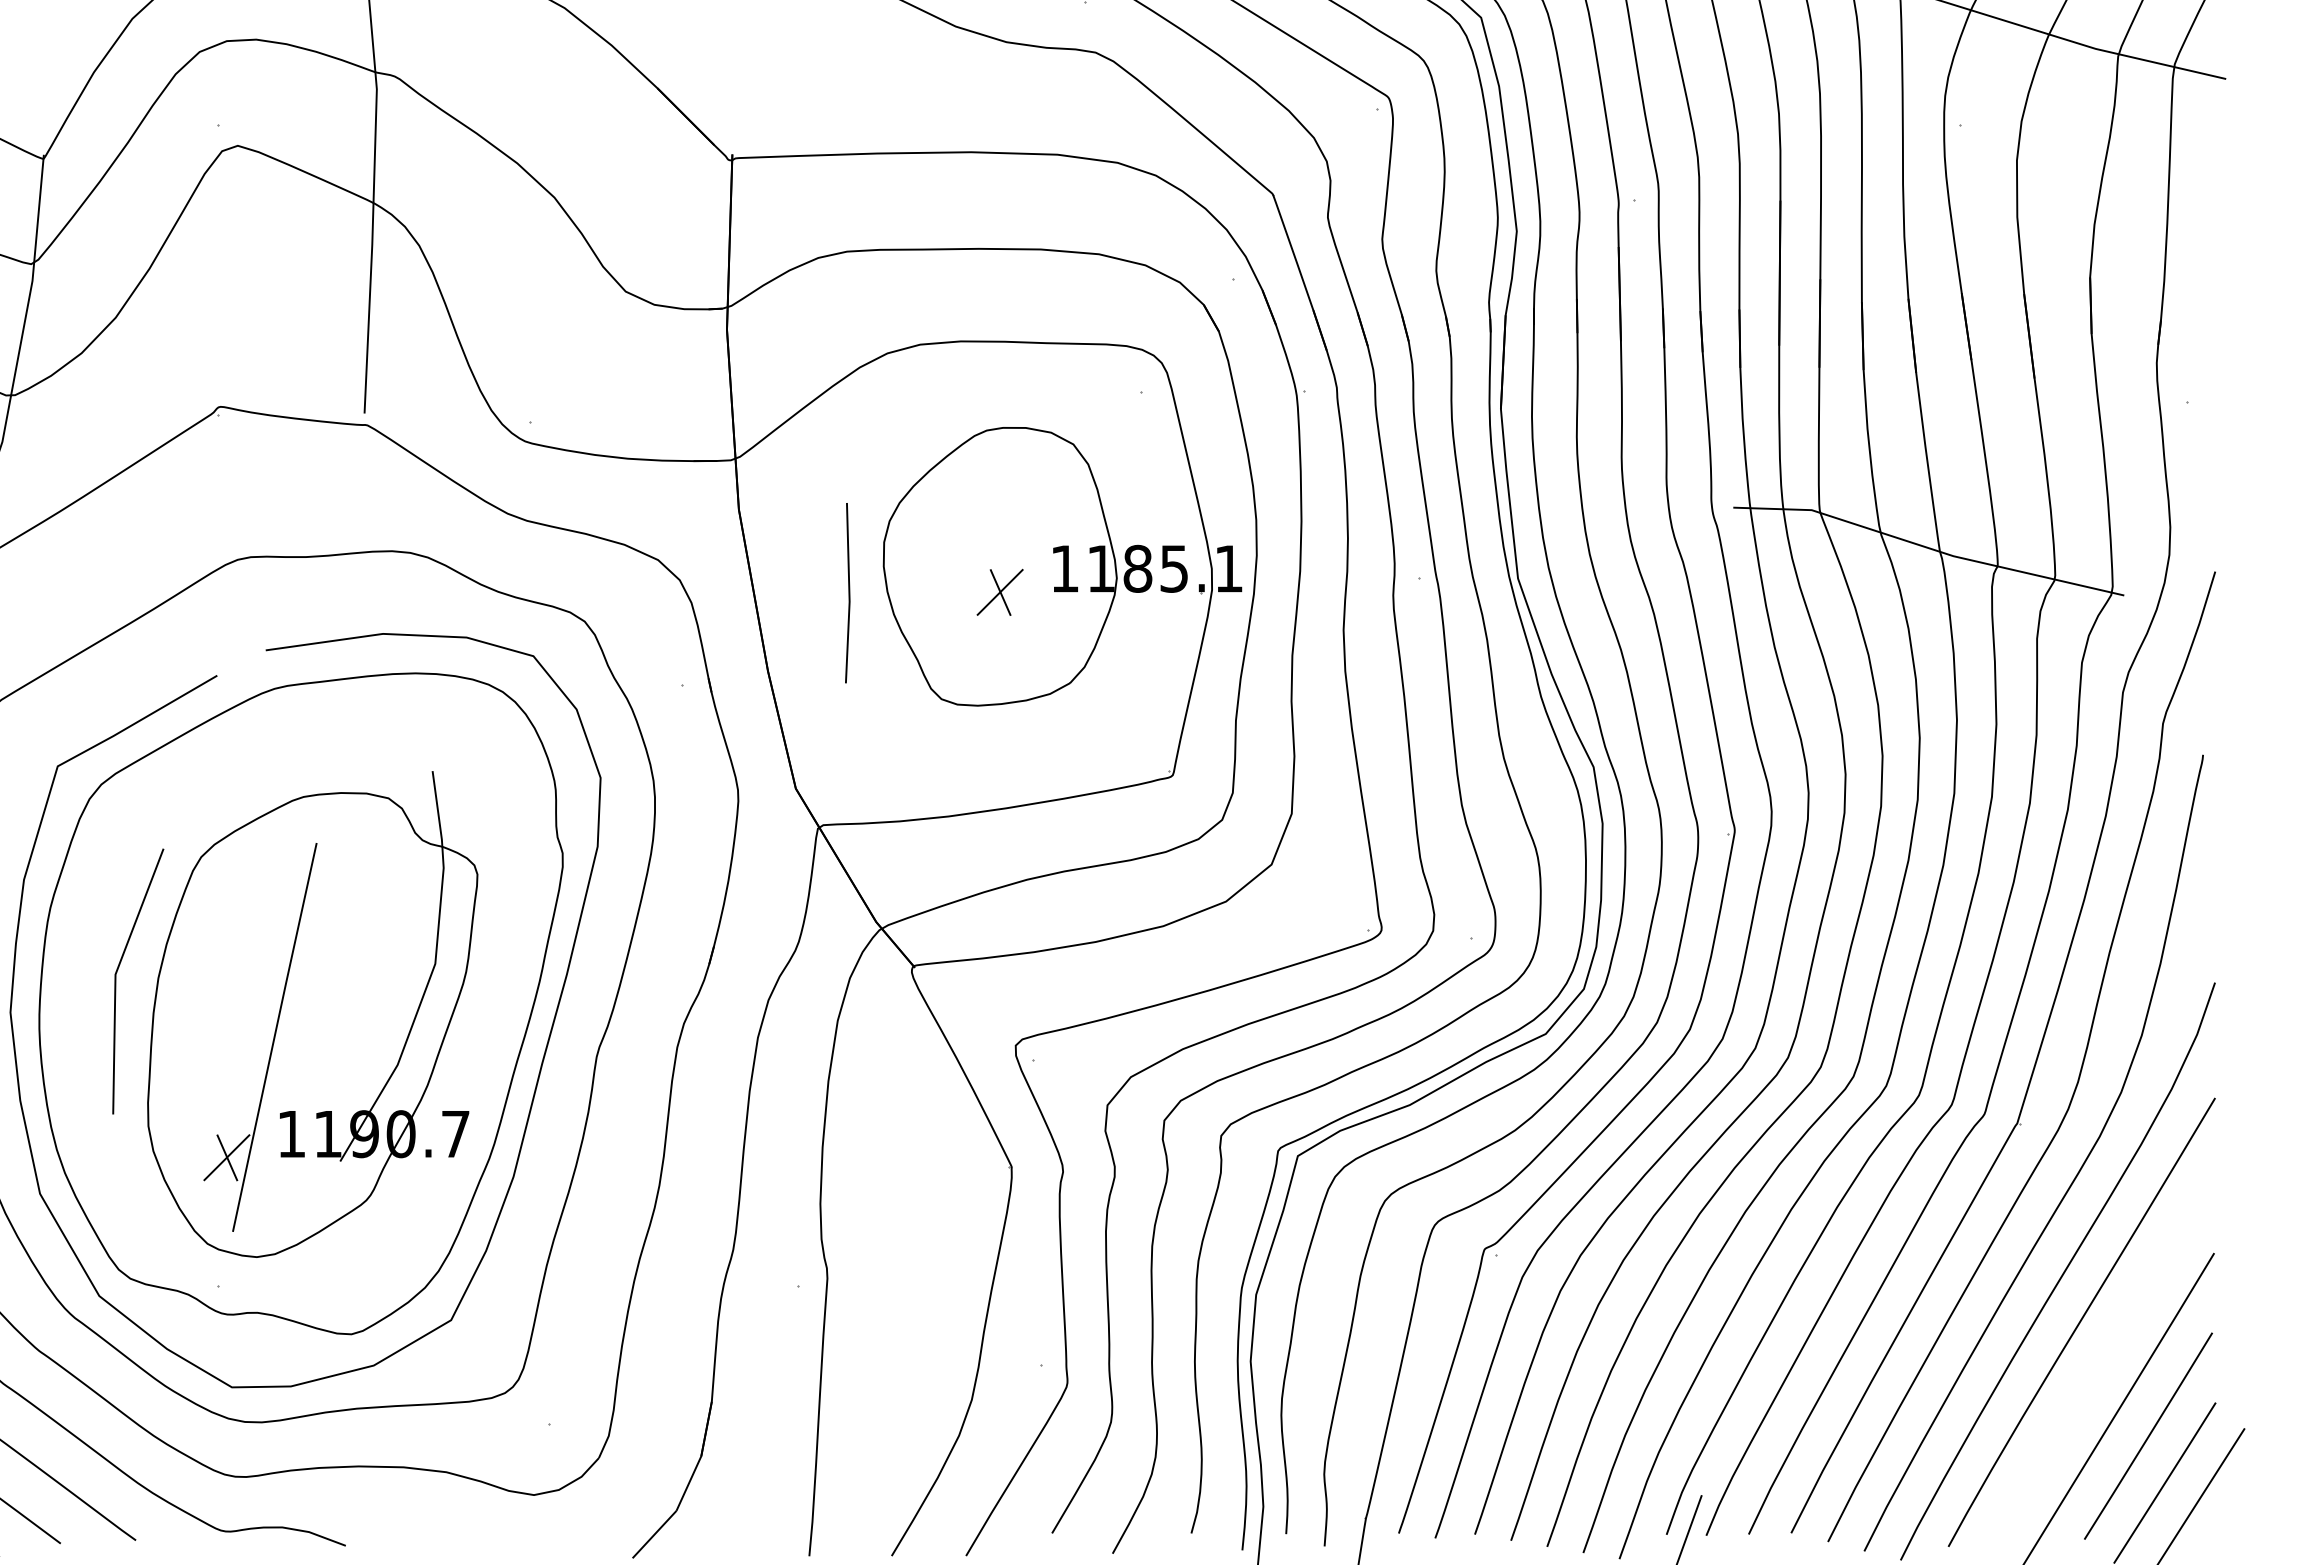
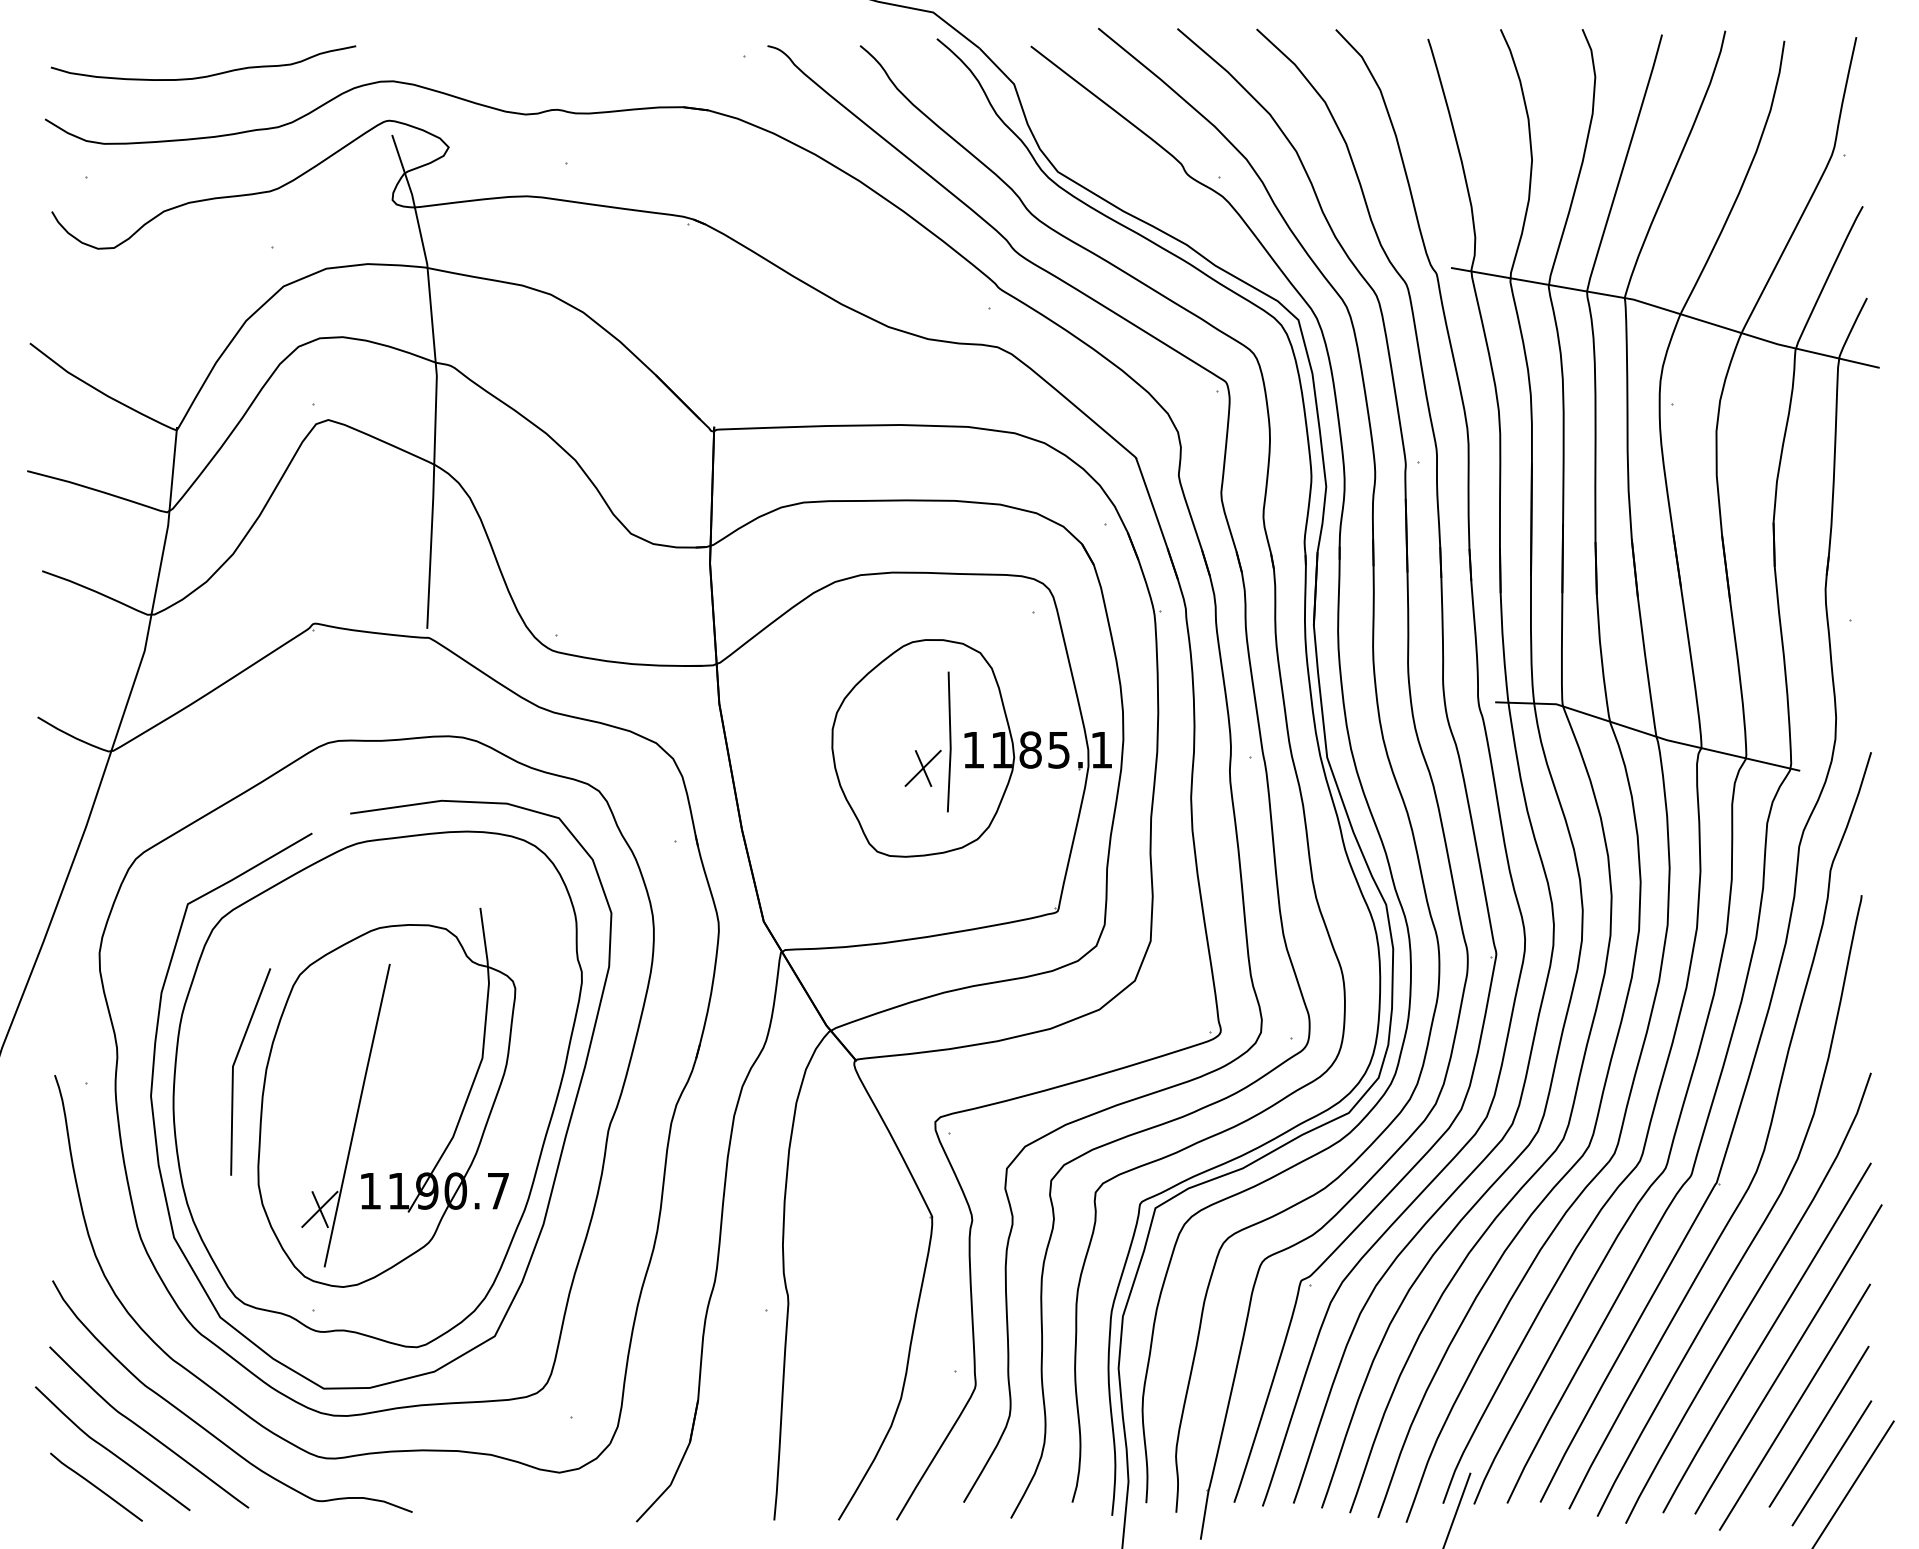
line: (848, 592) -> (949, 741), moved
line: (2109, 1349) -> (1788, 1359), added

